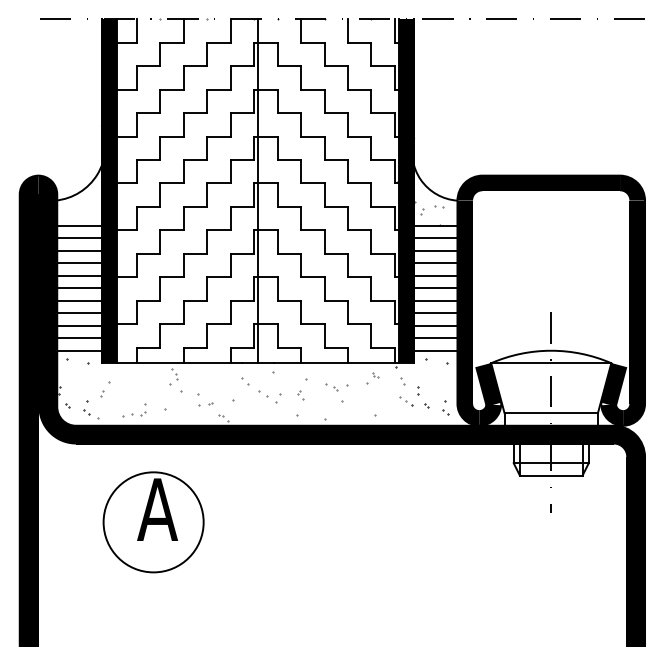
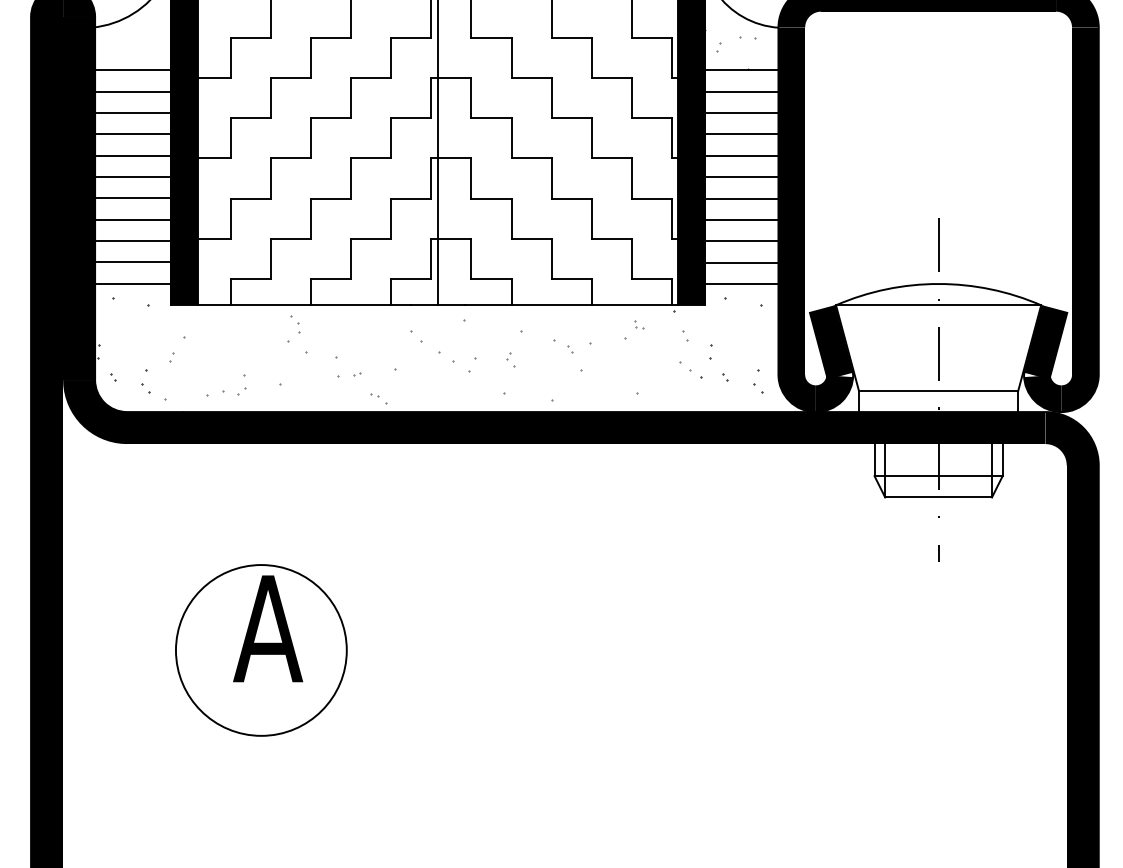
part: (153, 522) -> (261, 650), moved

